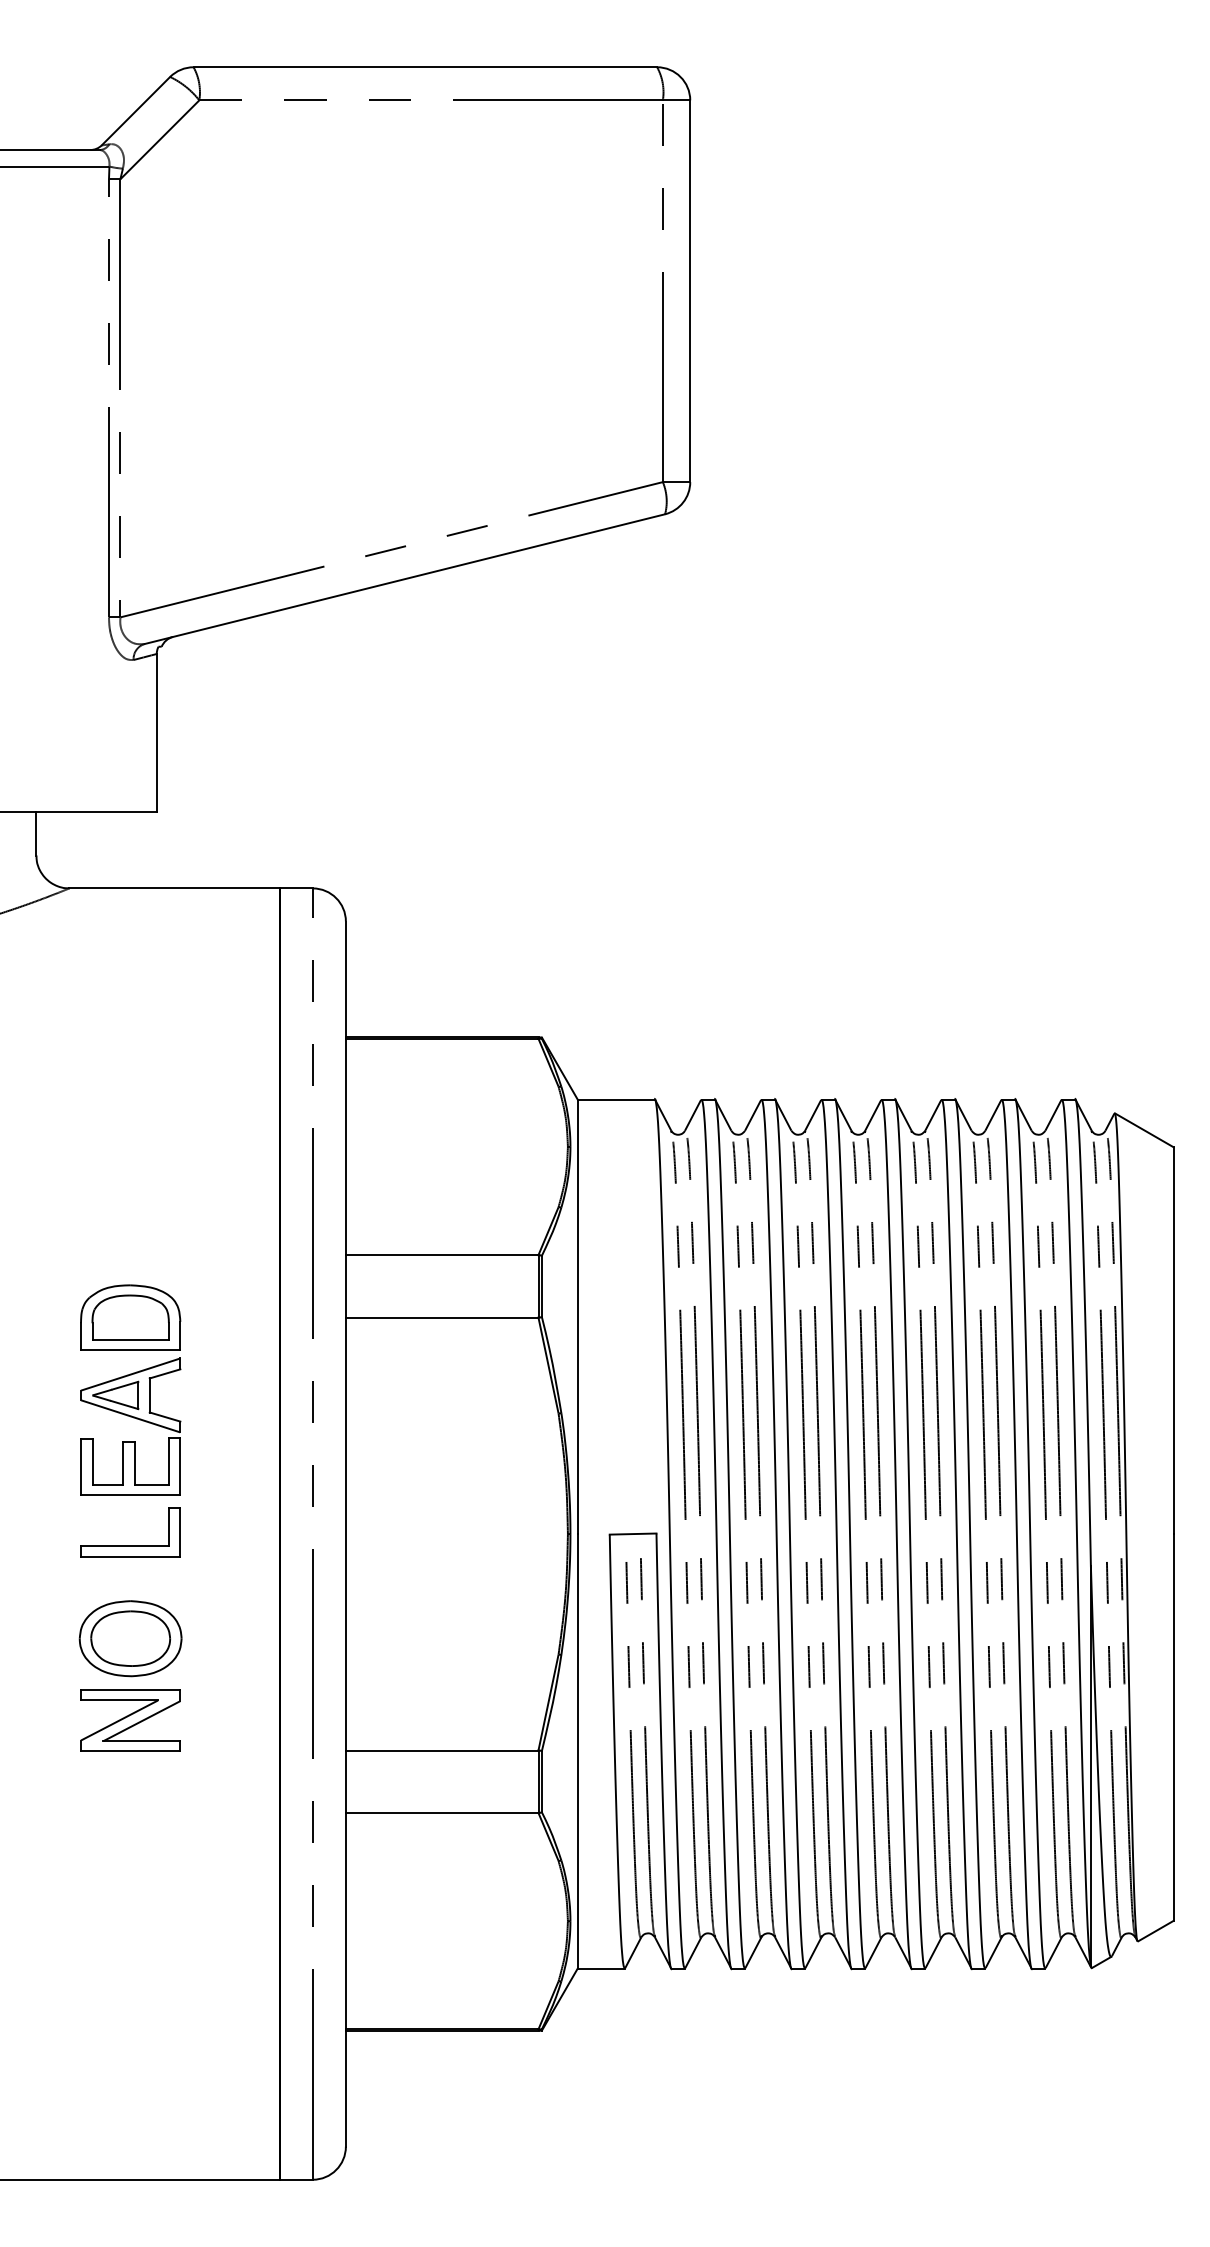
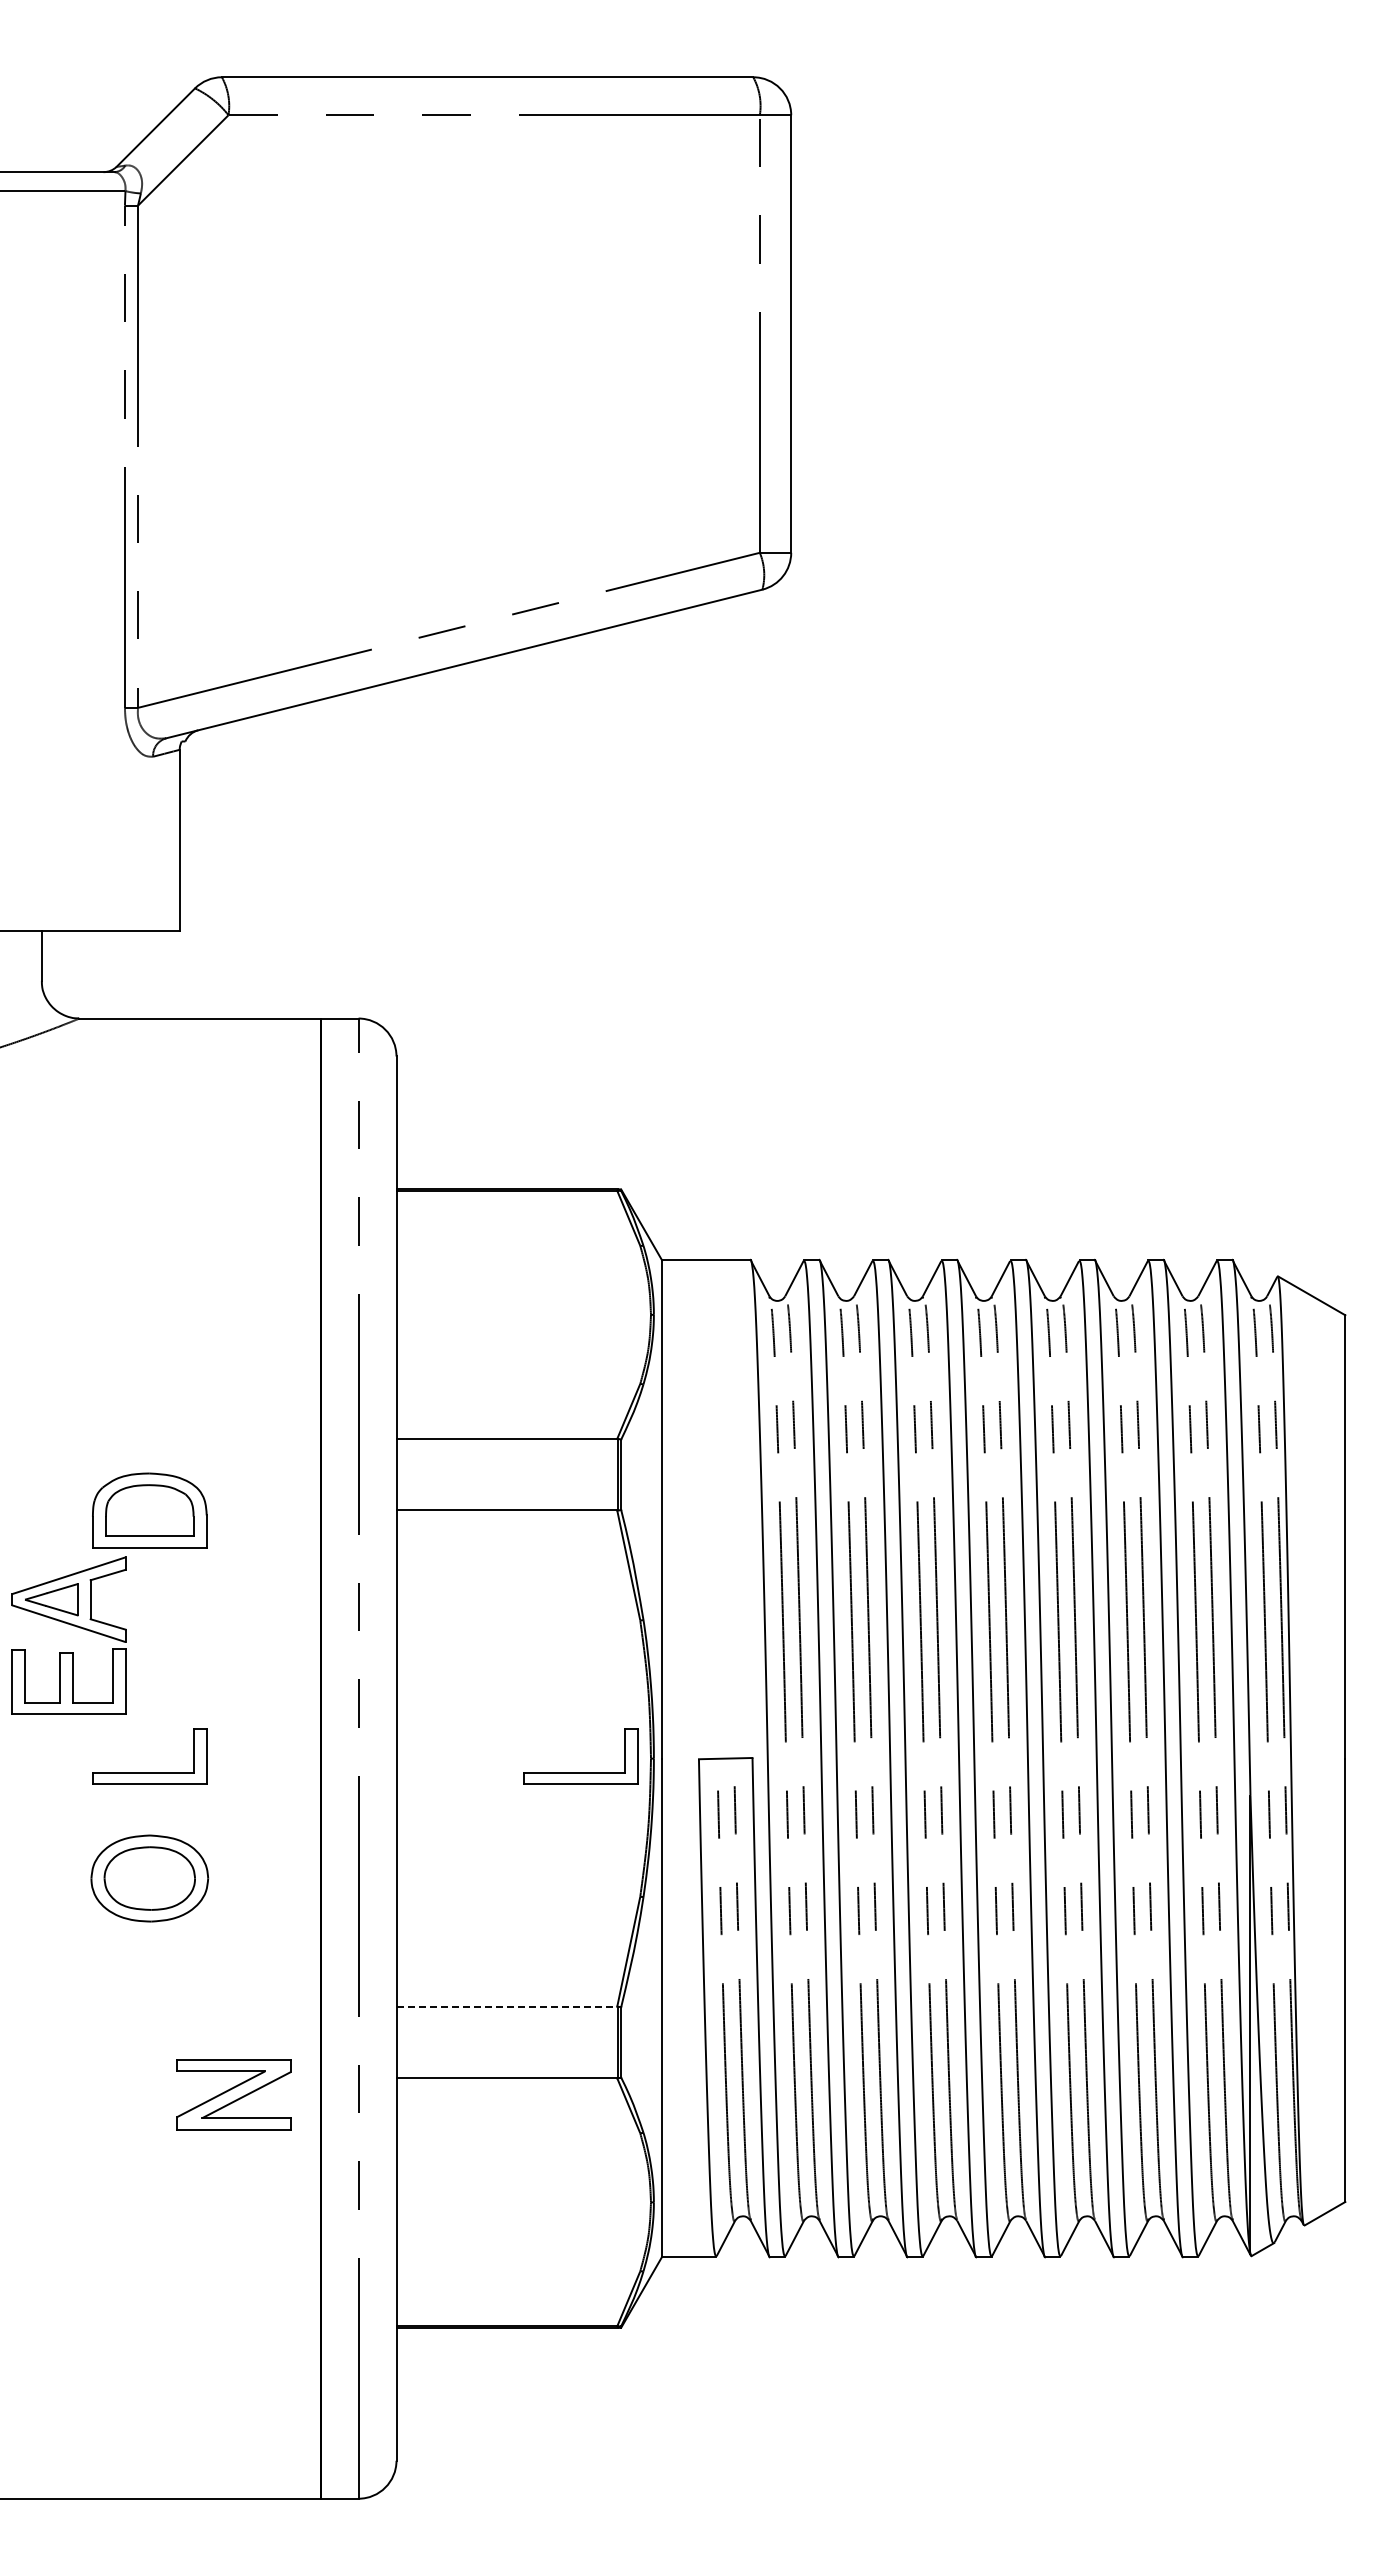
part: (132, 1417) -> (70, 1625), moved
part: (506, 1546) -> (580, 1772), added
part: (130, 1720) -> (233, 2094), moved
line: (442, 1750) -> (507, 2006), solid -> dashed

